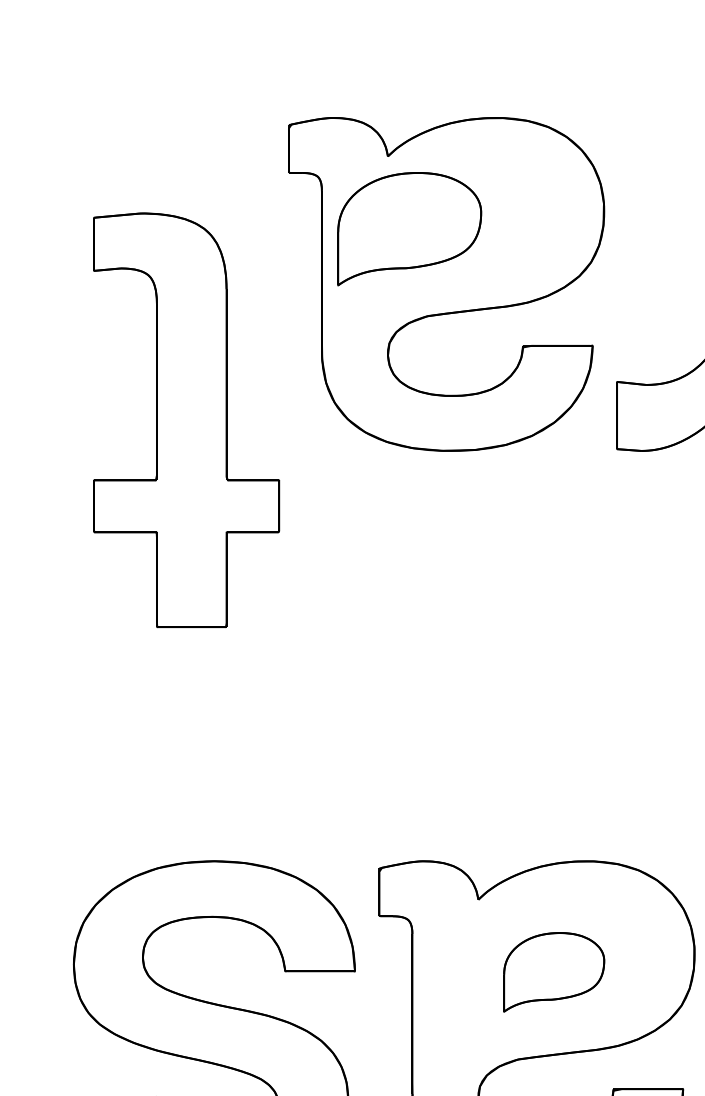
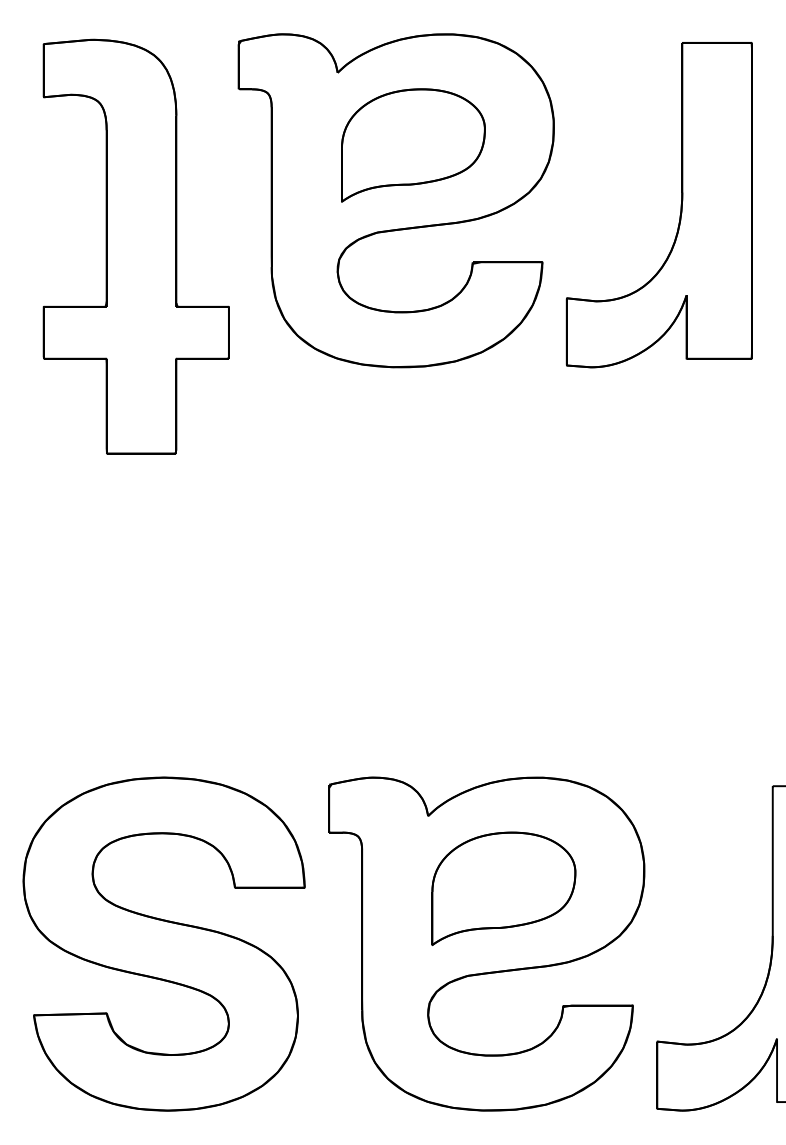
part: (409, 229) -> (413, 145), moved
part: (185, 420) -> (135, 246), moved
part: (553, 972) -> (503, 888), size x1.43

